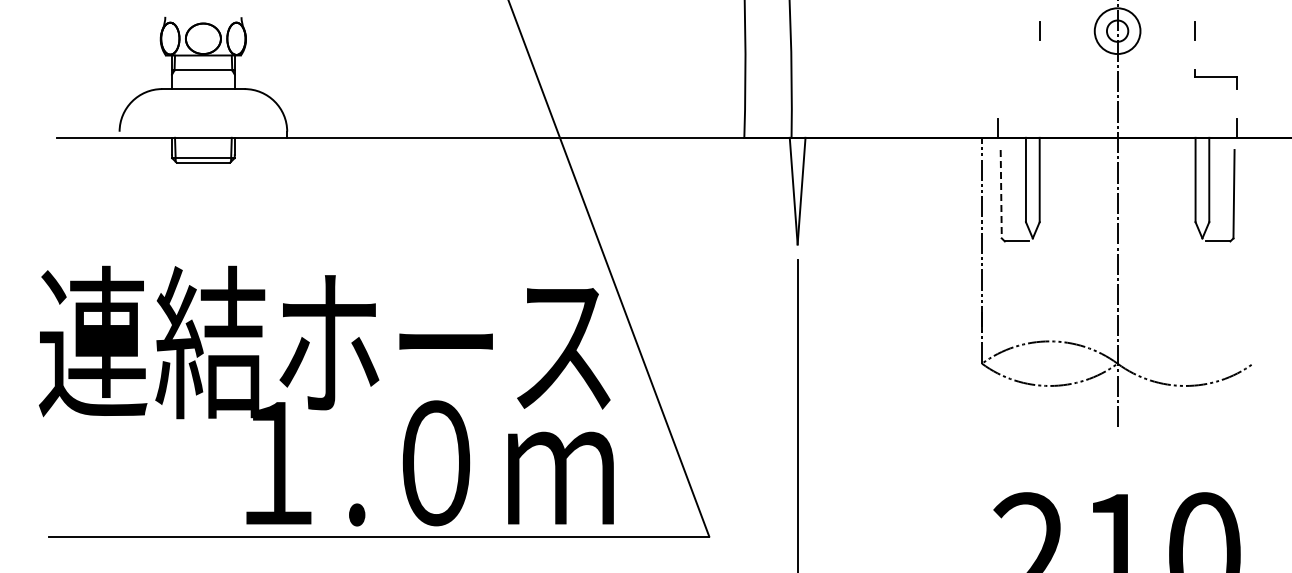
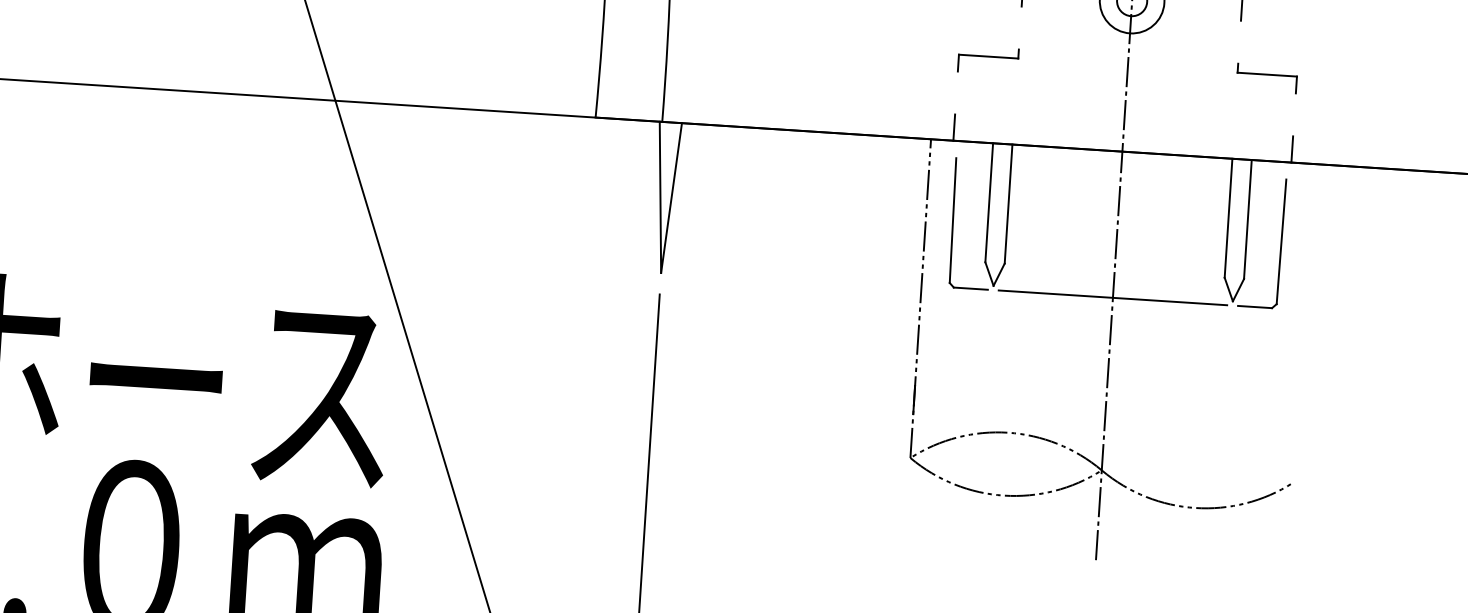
part: (1018, 79) -> (987, 60), added
line: (1001, 194) -> (953, 221), dashed -> solid
line: (1117, 241) -> (1112, 297), added

